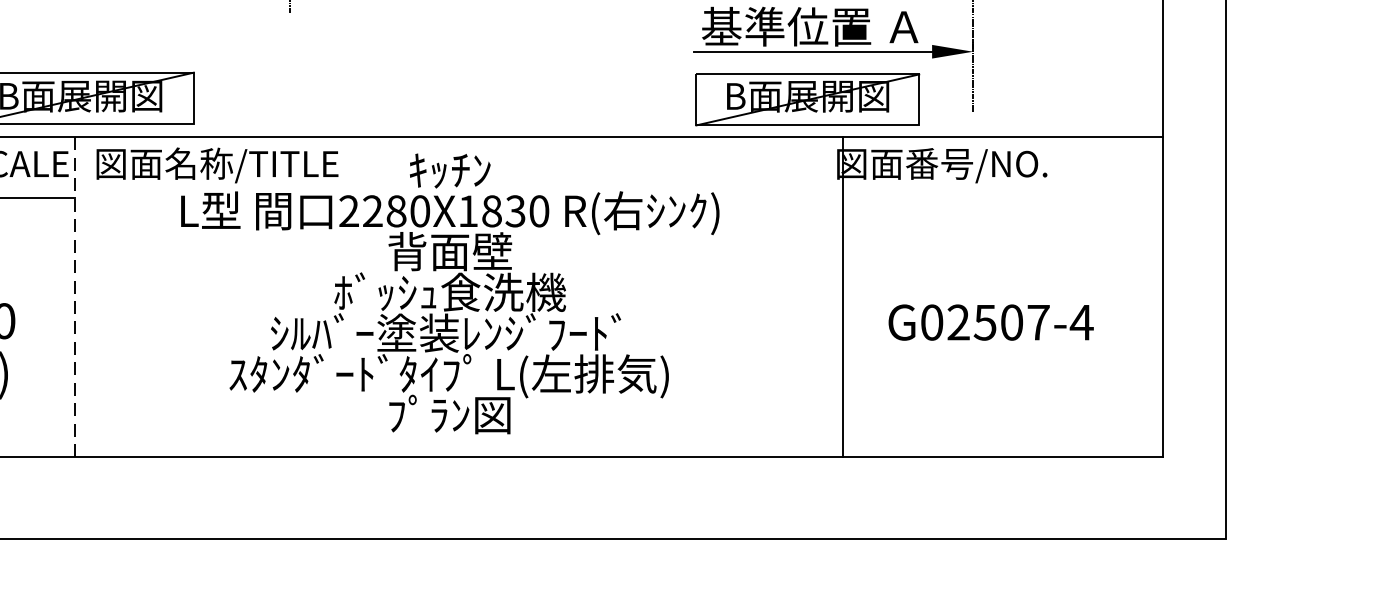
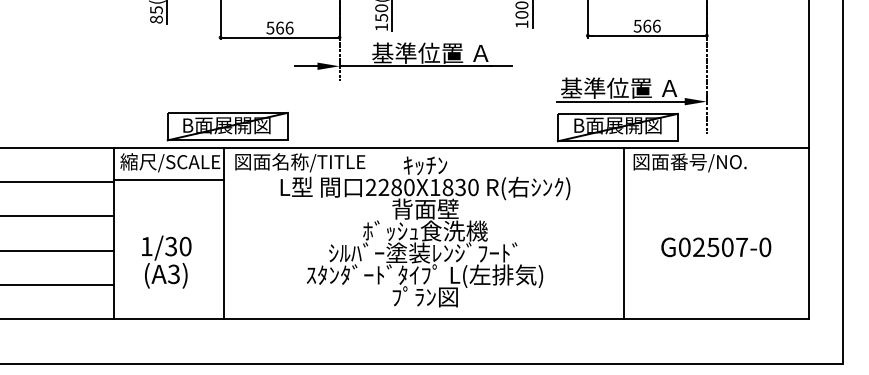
line: (74, 296) -> (223, 233), dashed -> solid
line: (842, 296) -> (623, 233), moved
text: (1080, 322) -> (764, 247), G02507-4 -> G02507-0

